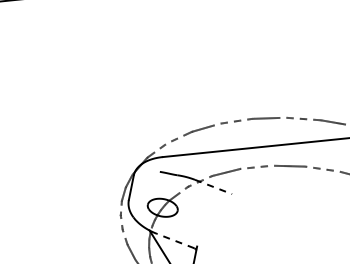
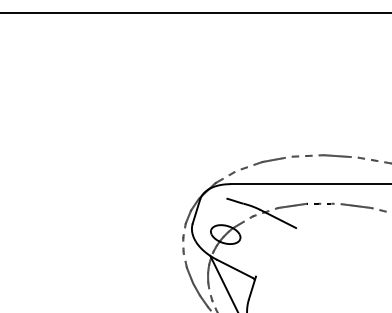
line: (213, 187) -> (278, 219), dashed -> solid
line: (174, 240) -> (234, 268), dashed -> solid

